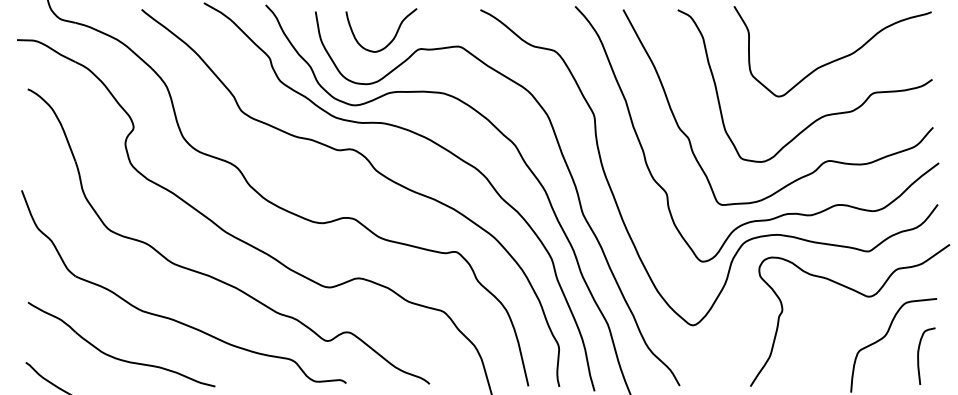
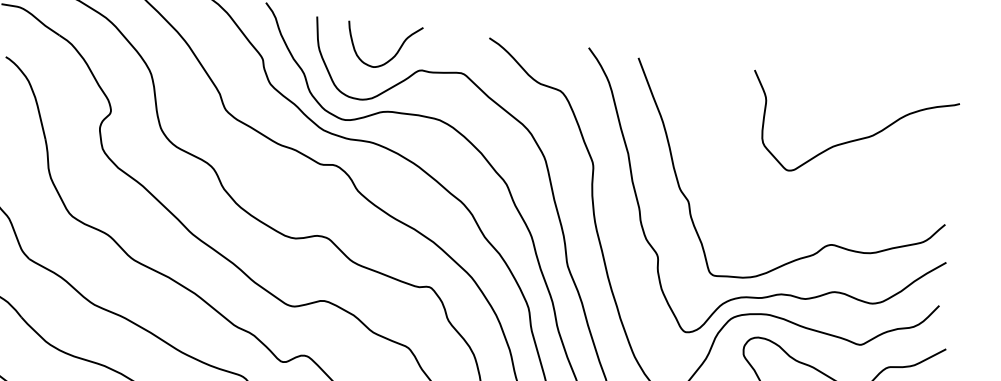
curve: (819, 117) -> (828, 198), removed

